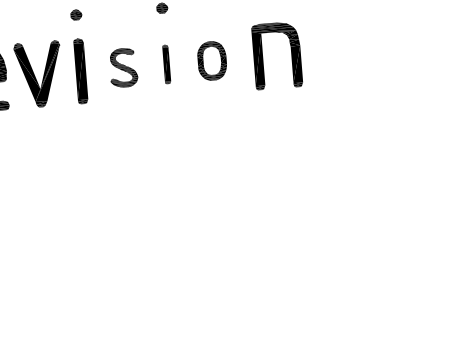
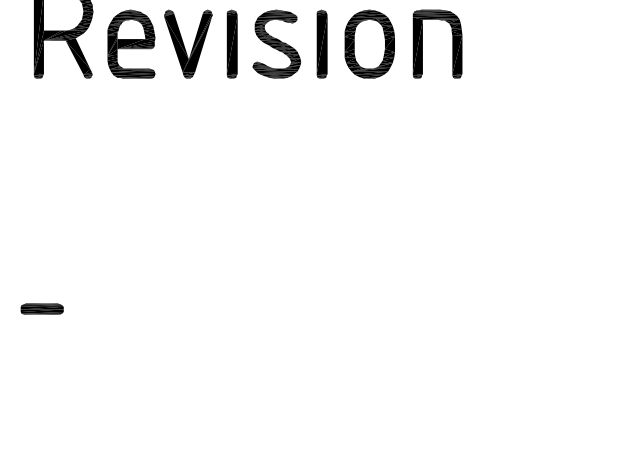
part: (212, 60) -> (369, 43), size x1.67
part: (166, 63) -> (321, 43), size x1.67
part: (123, 67) -> (276, 43), size x1.67

